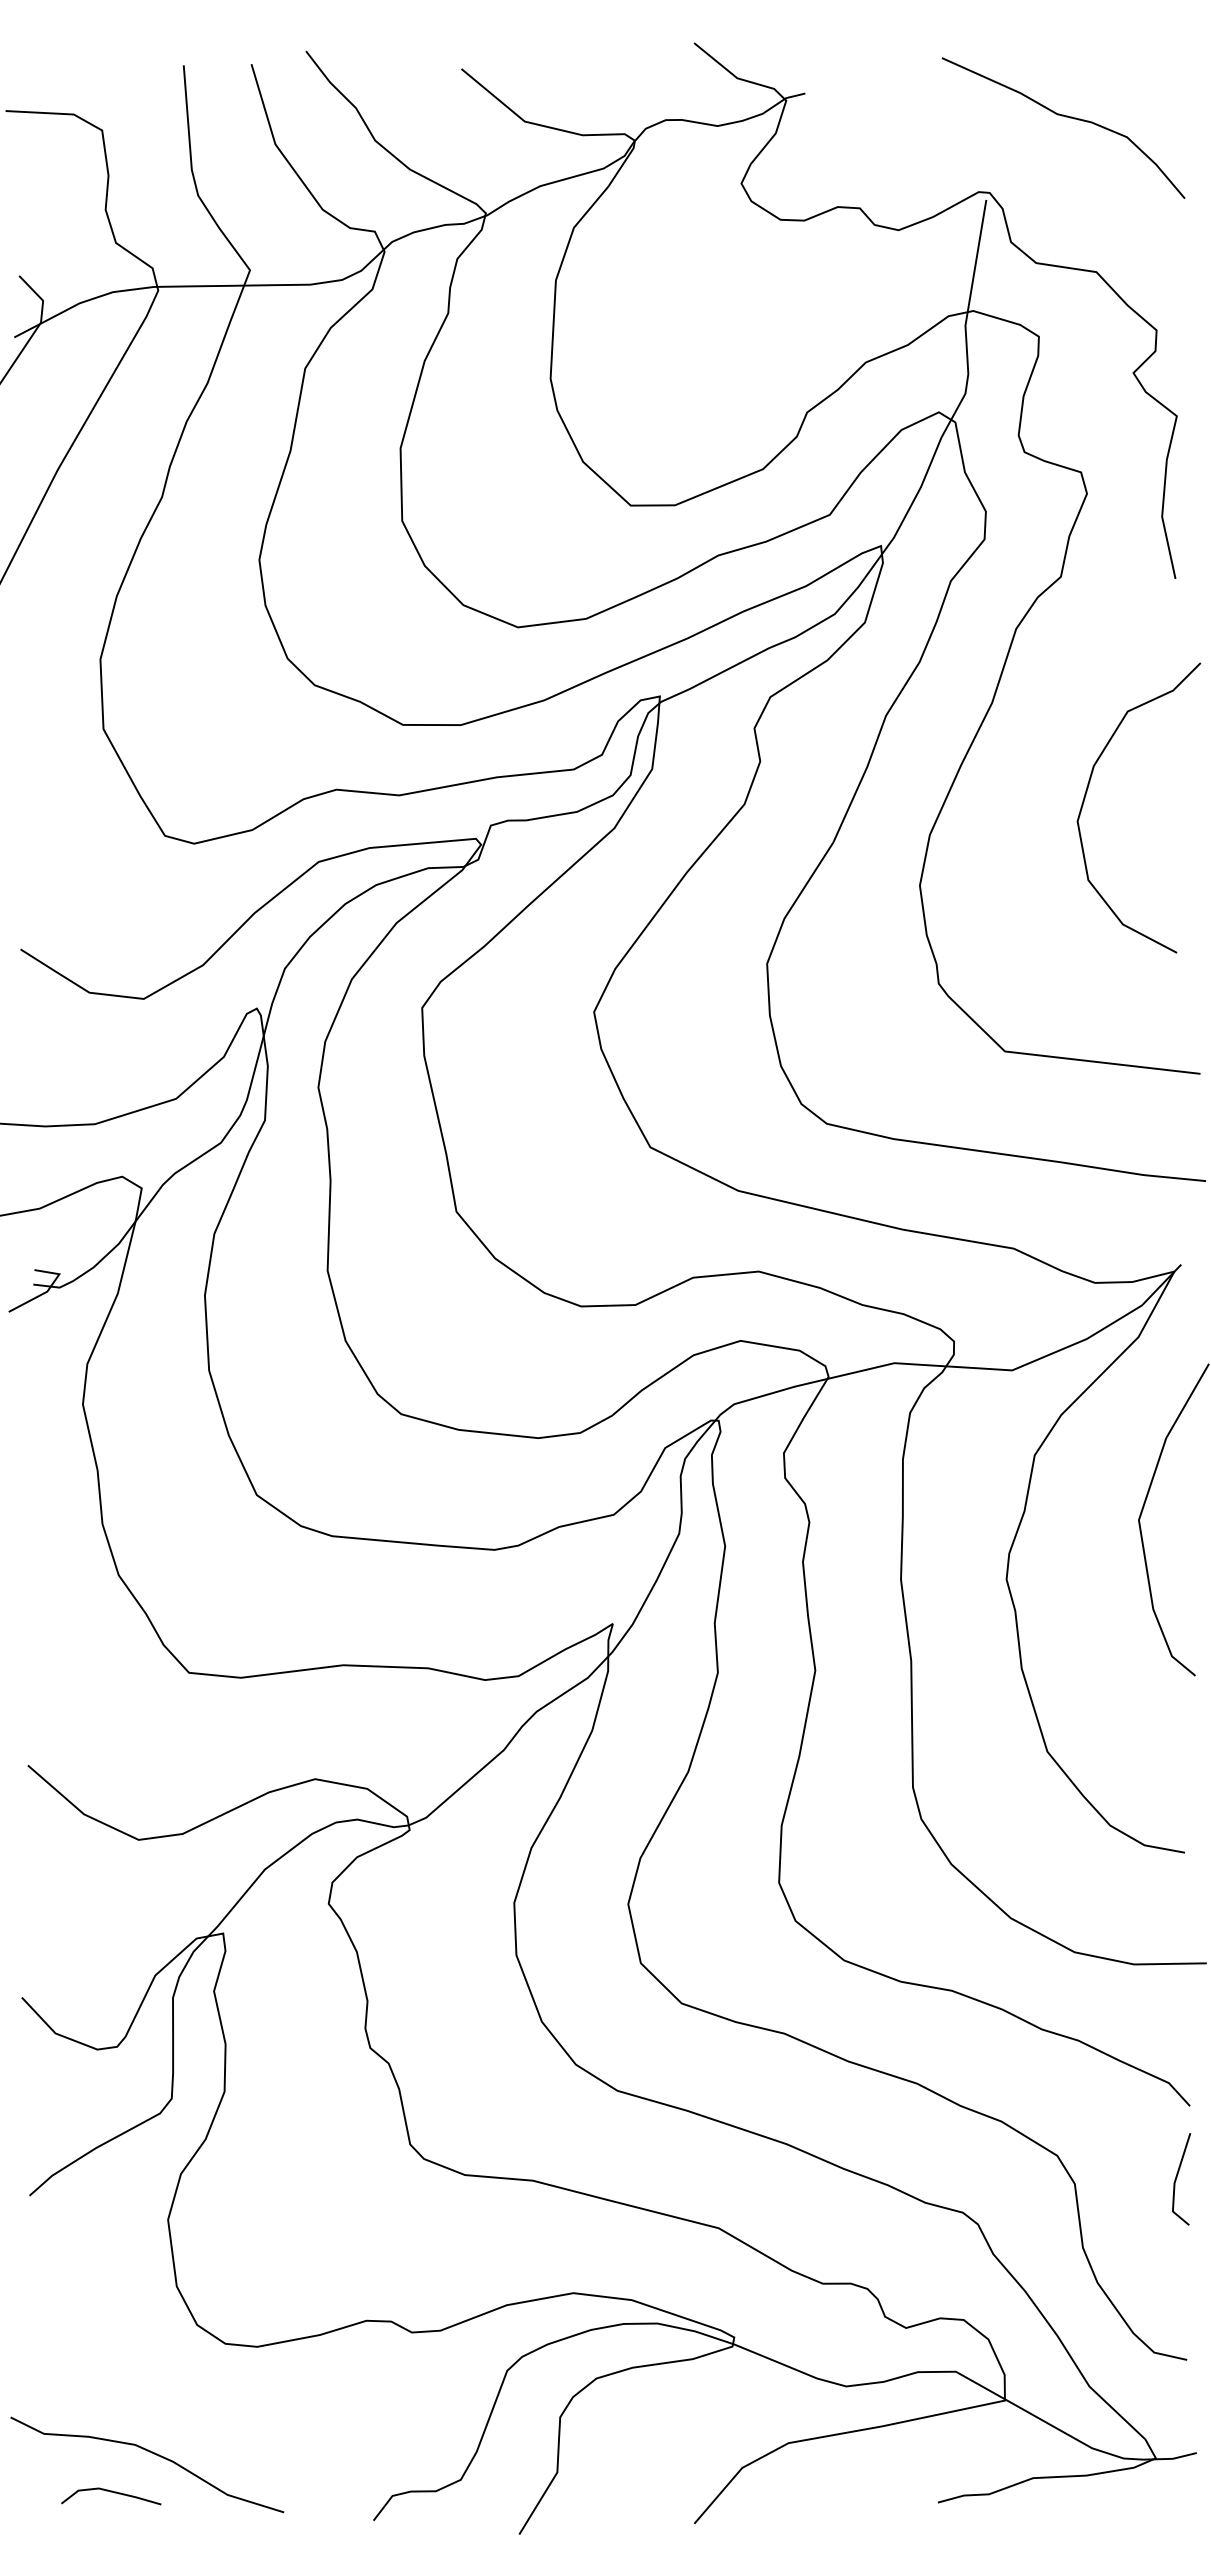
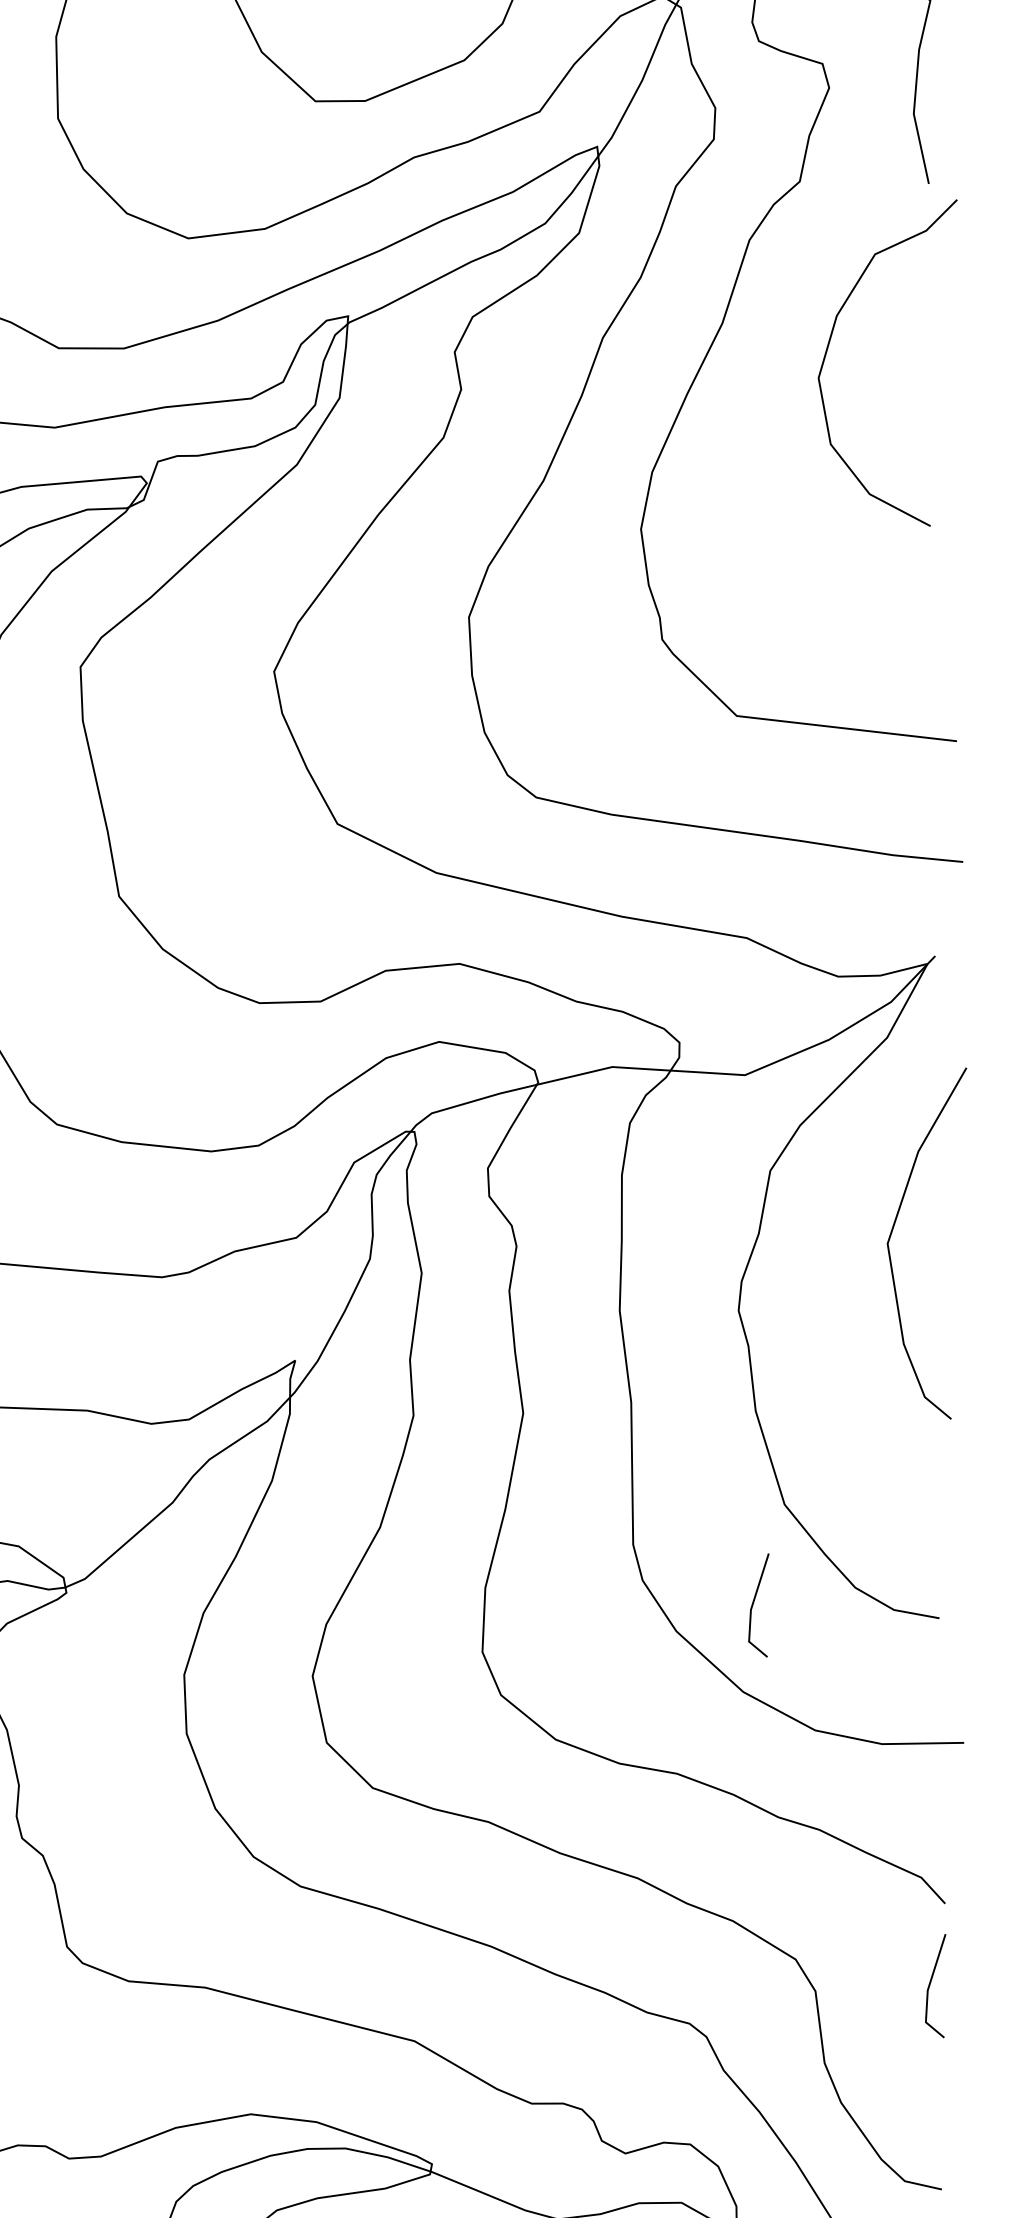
curve: (1086, 795) -> (828, 348), moved
line: (1020, 1839) -> (754, 1603), added

